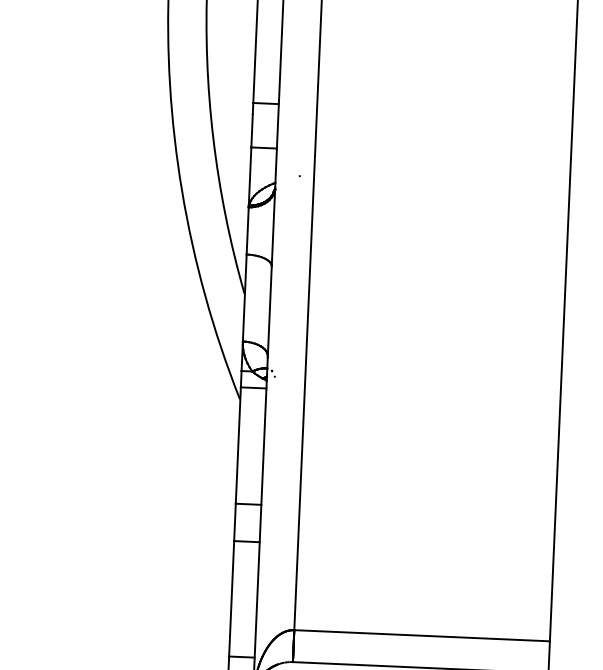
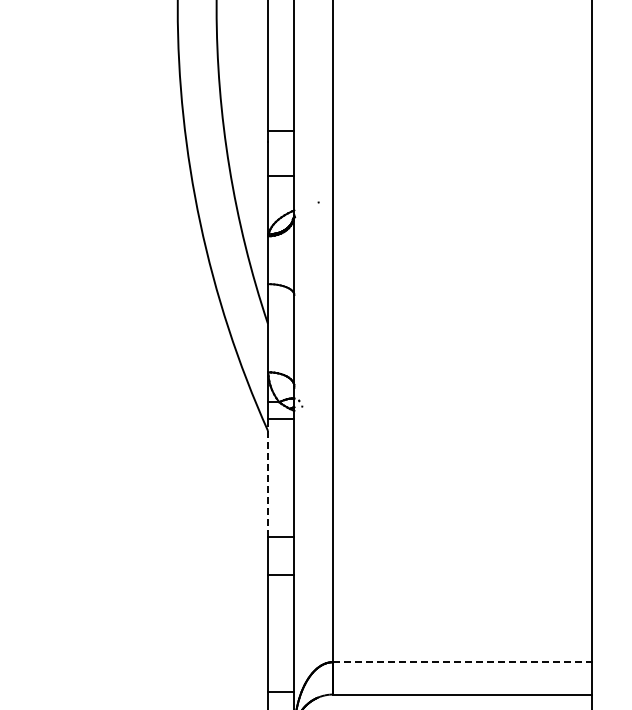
line: (238, 445) -> (268, 477), solid -> dashed
line: (421, 636) -> (462, 662), solid -> dashed

